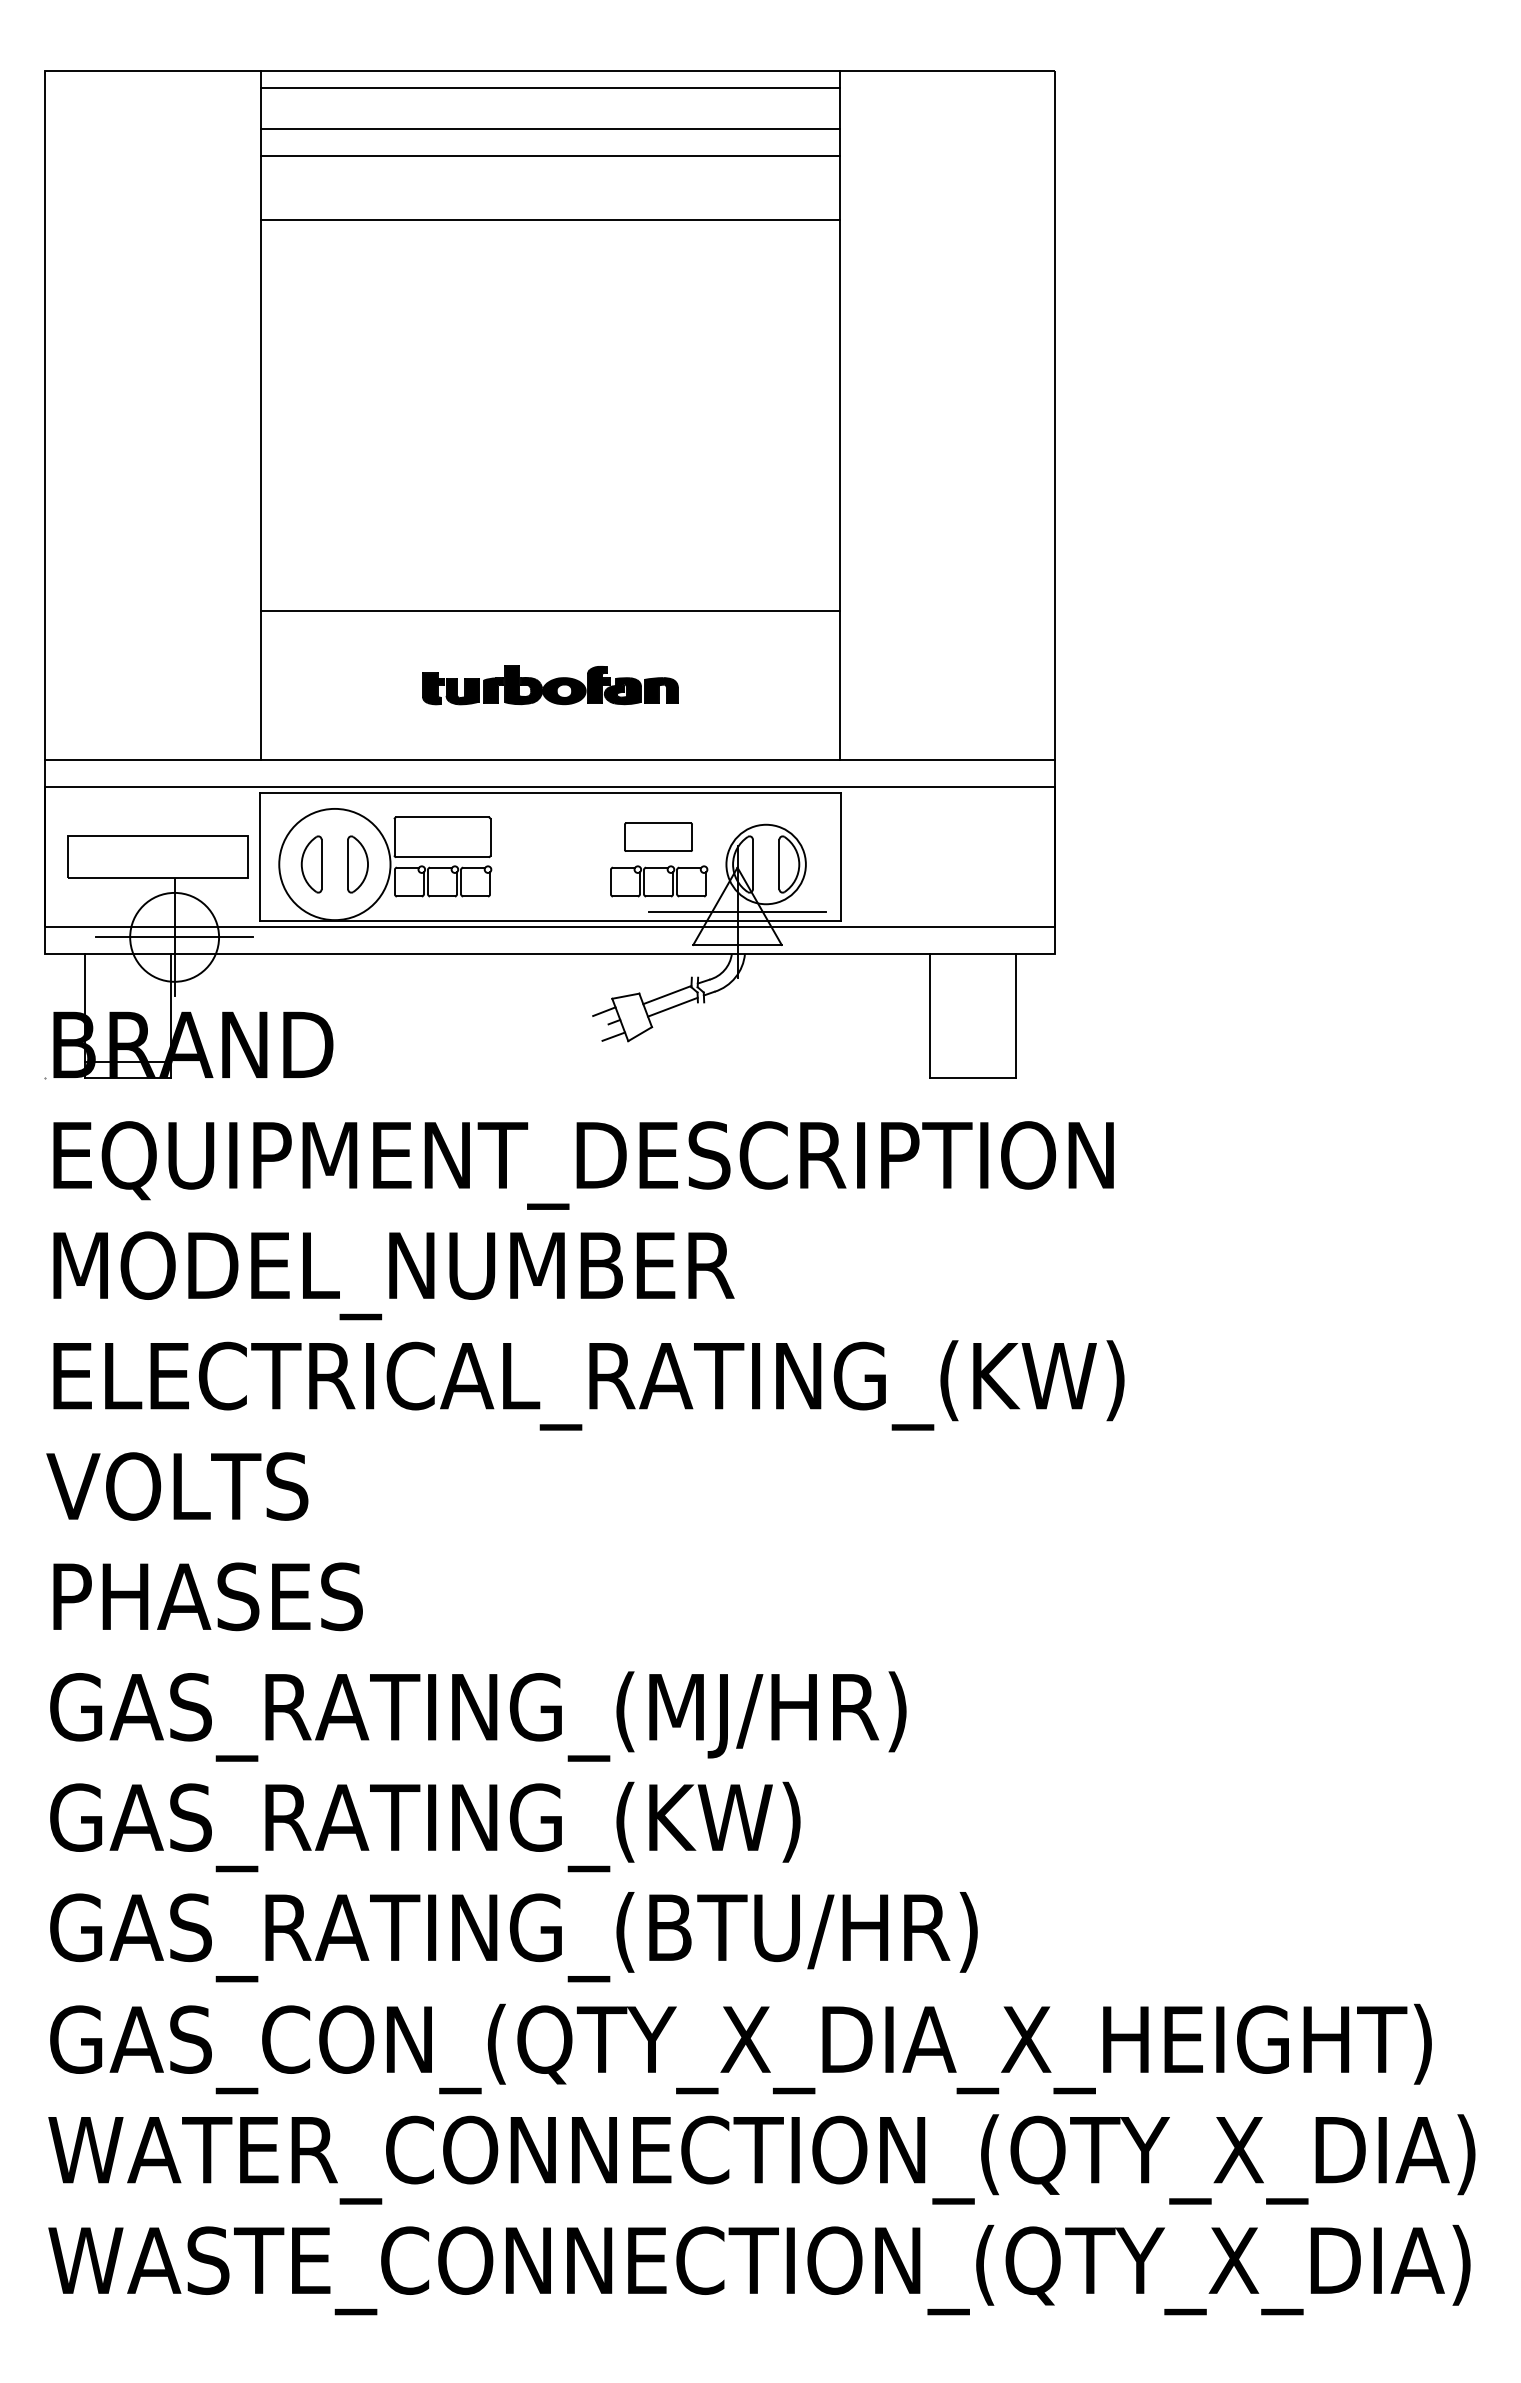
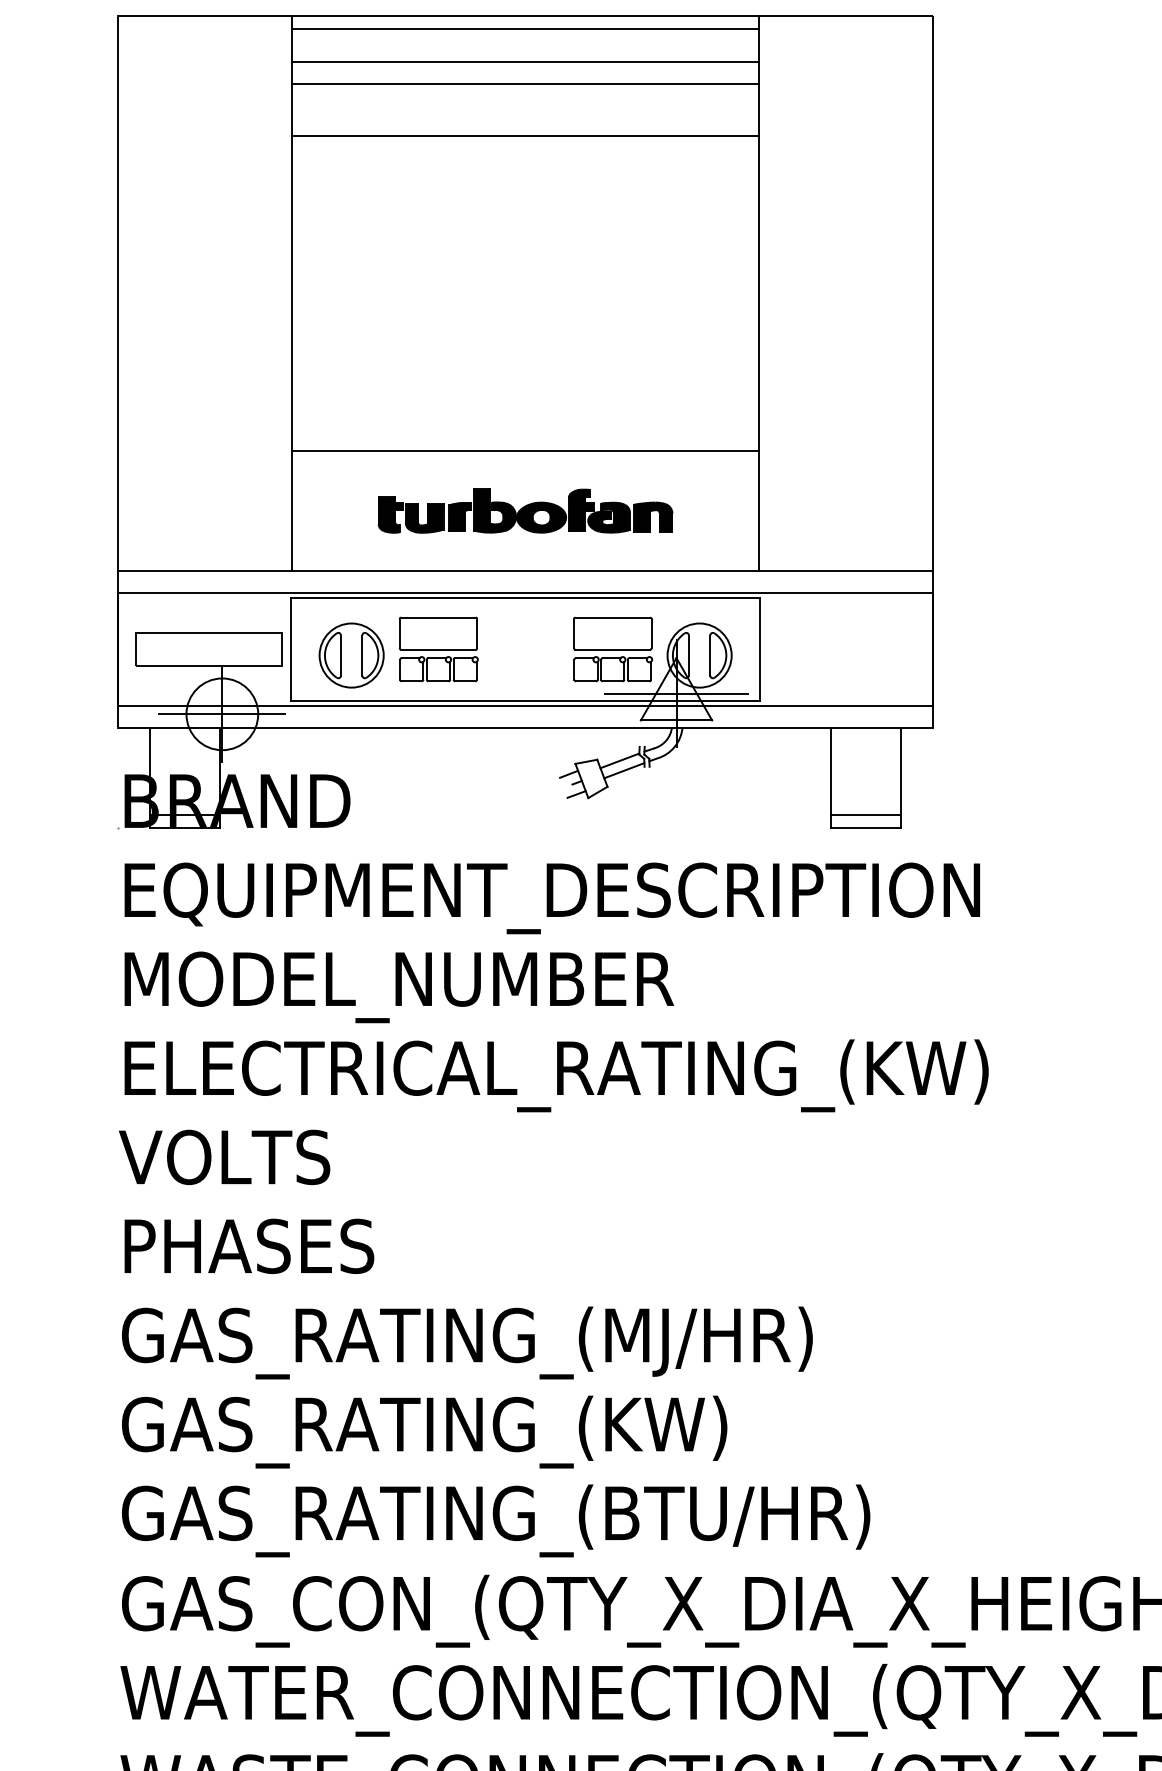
part: (550, 685) -> (525, 511), size x1.43
part: (658, 836) -> (612, 632), size x1.43
circle: (334, 864) -> (351, 655), size x0.71
line: (972, 1061) -> (866, 814), added

